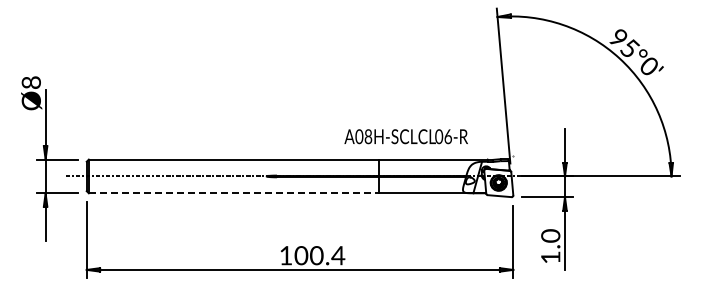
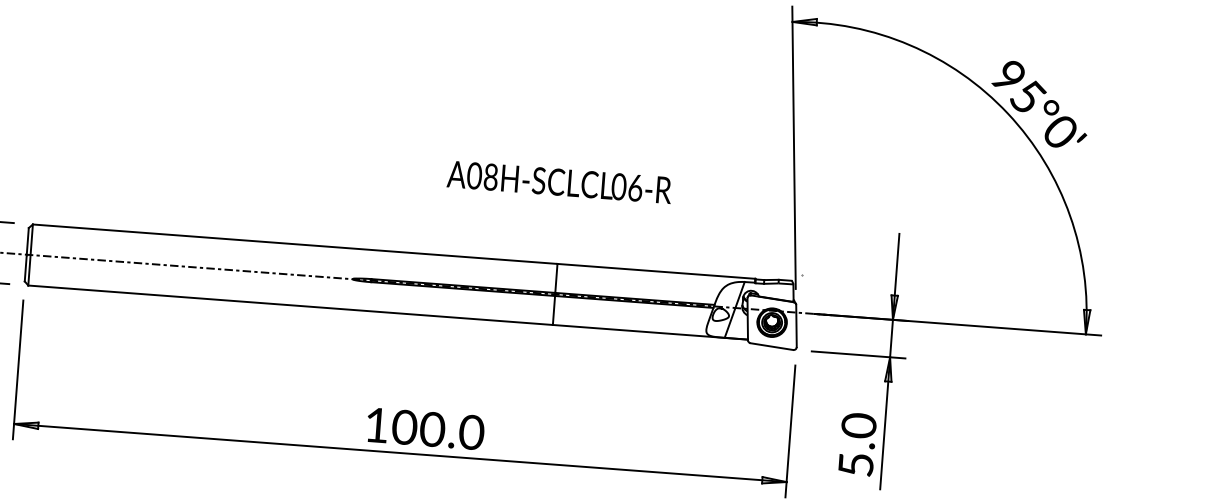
text: (405, 136) -> (558, 181), moved
line: (233, 193) -> (290, 305), dashed -> solid
text: (338, 255) -> (471, 432), 100.4 -> 100.0
text: (550, 257) -> (855, 464), 1.0 -> 5.0

